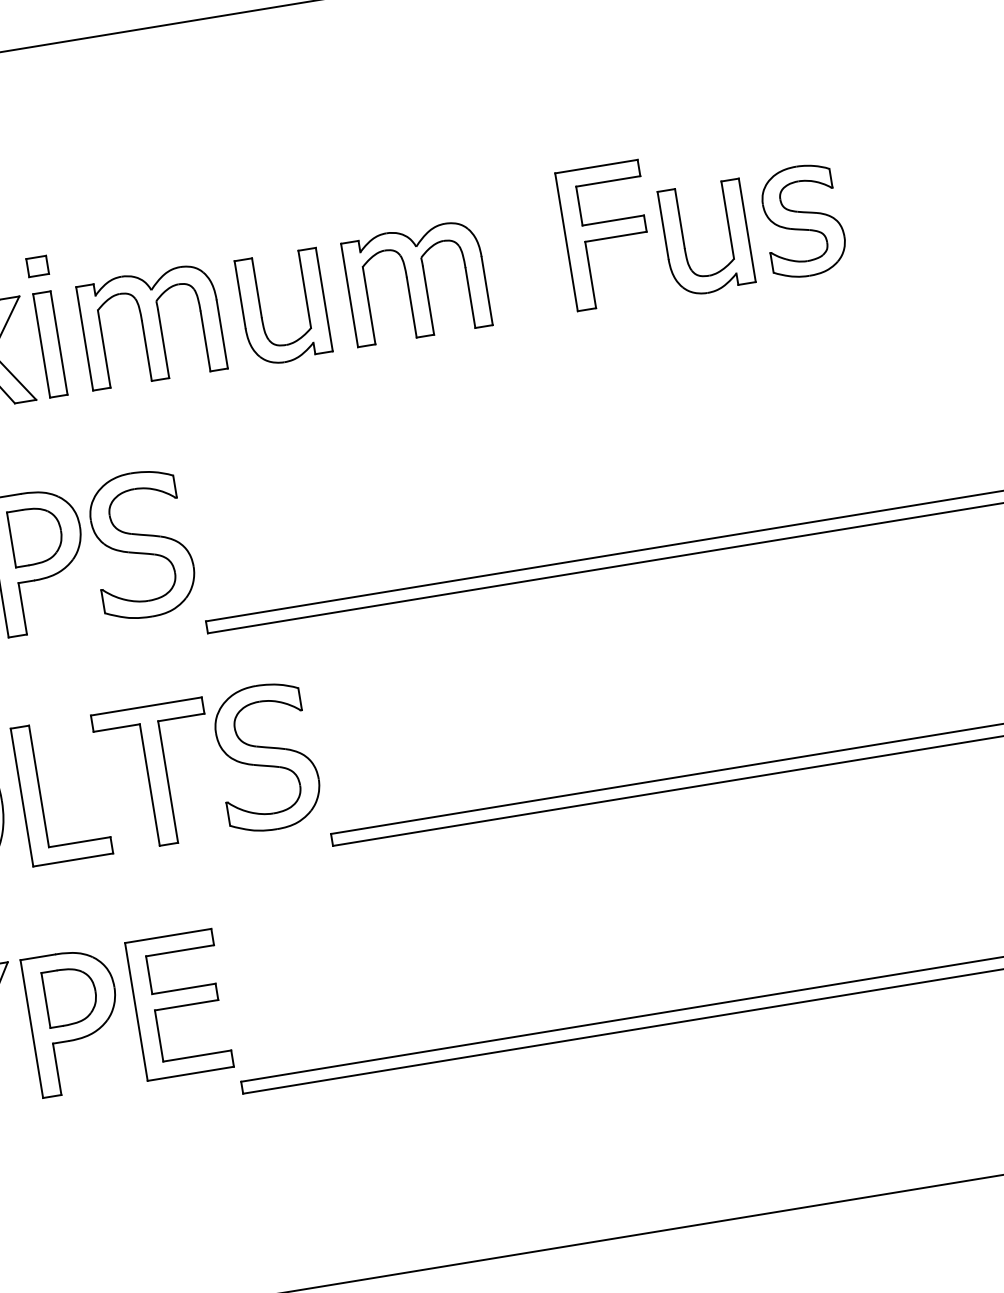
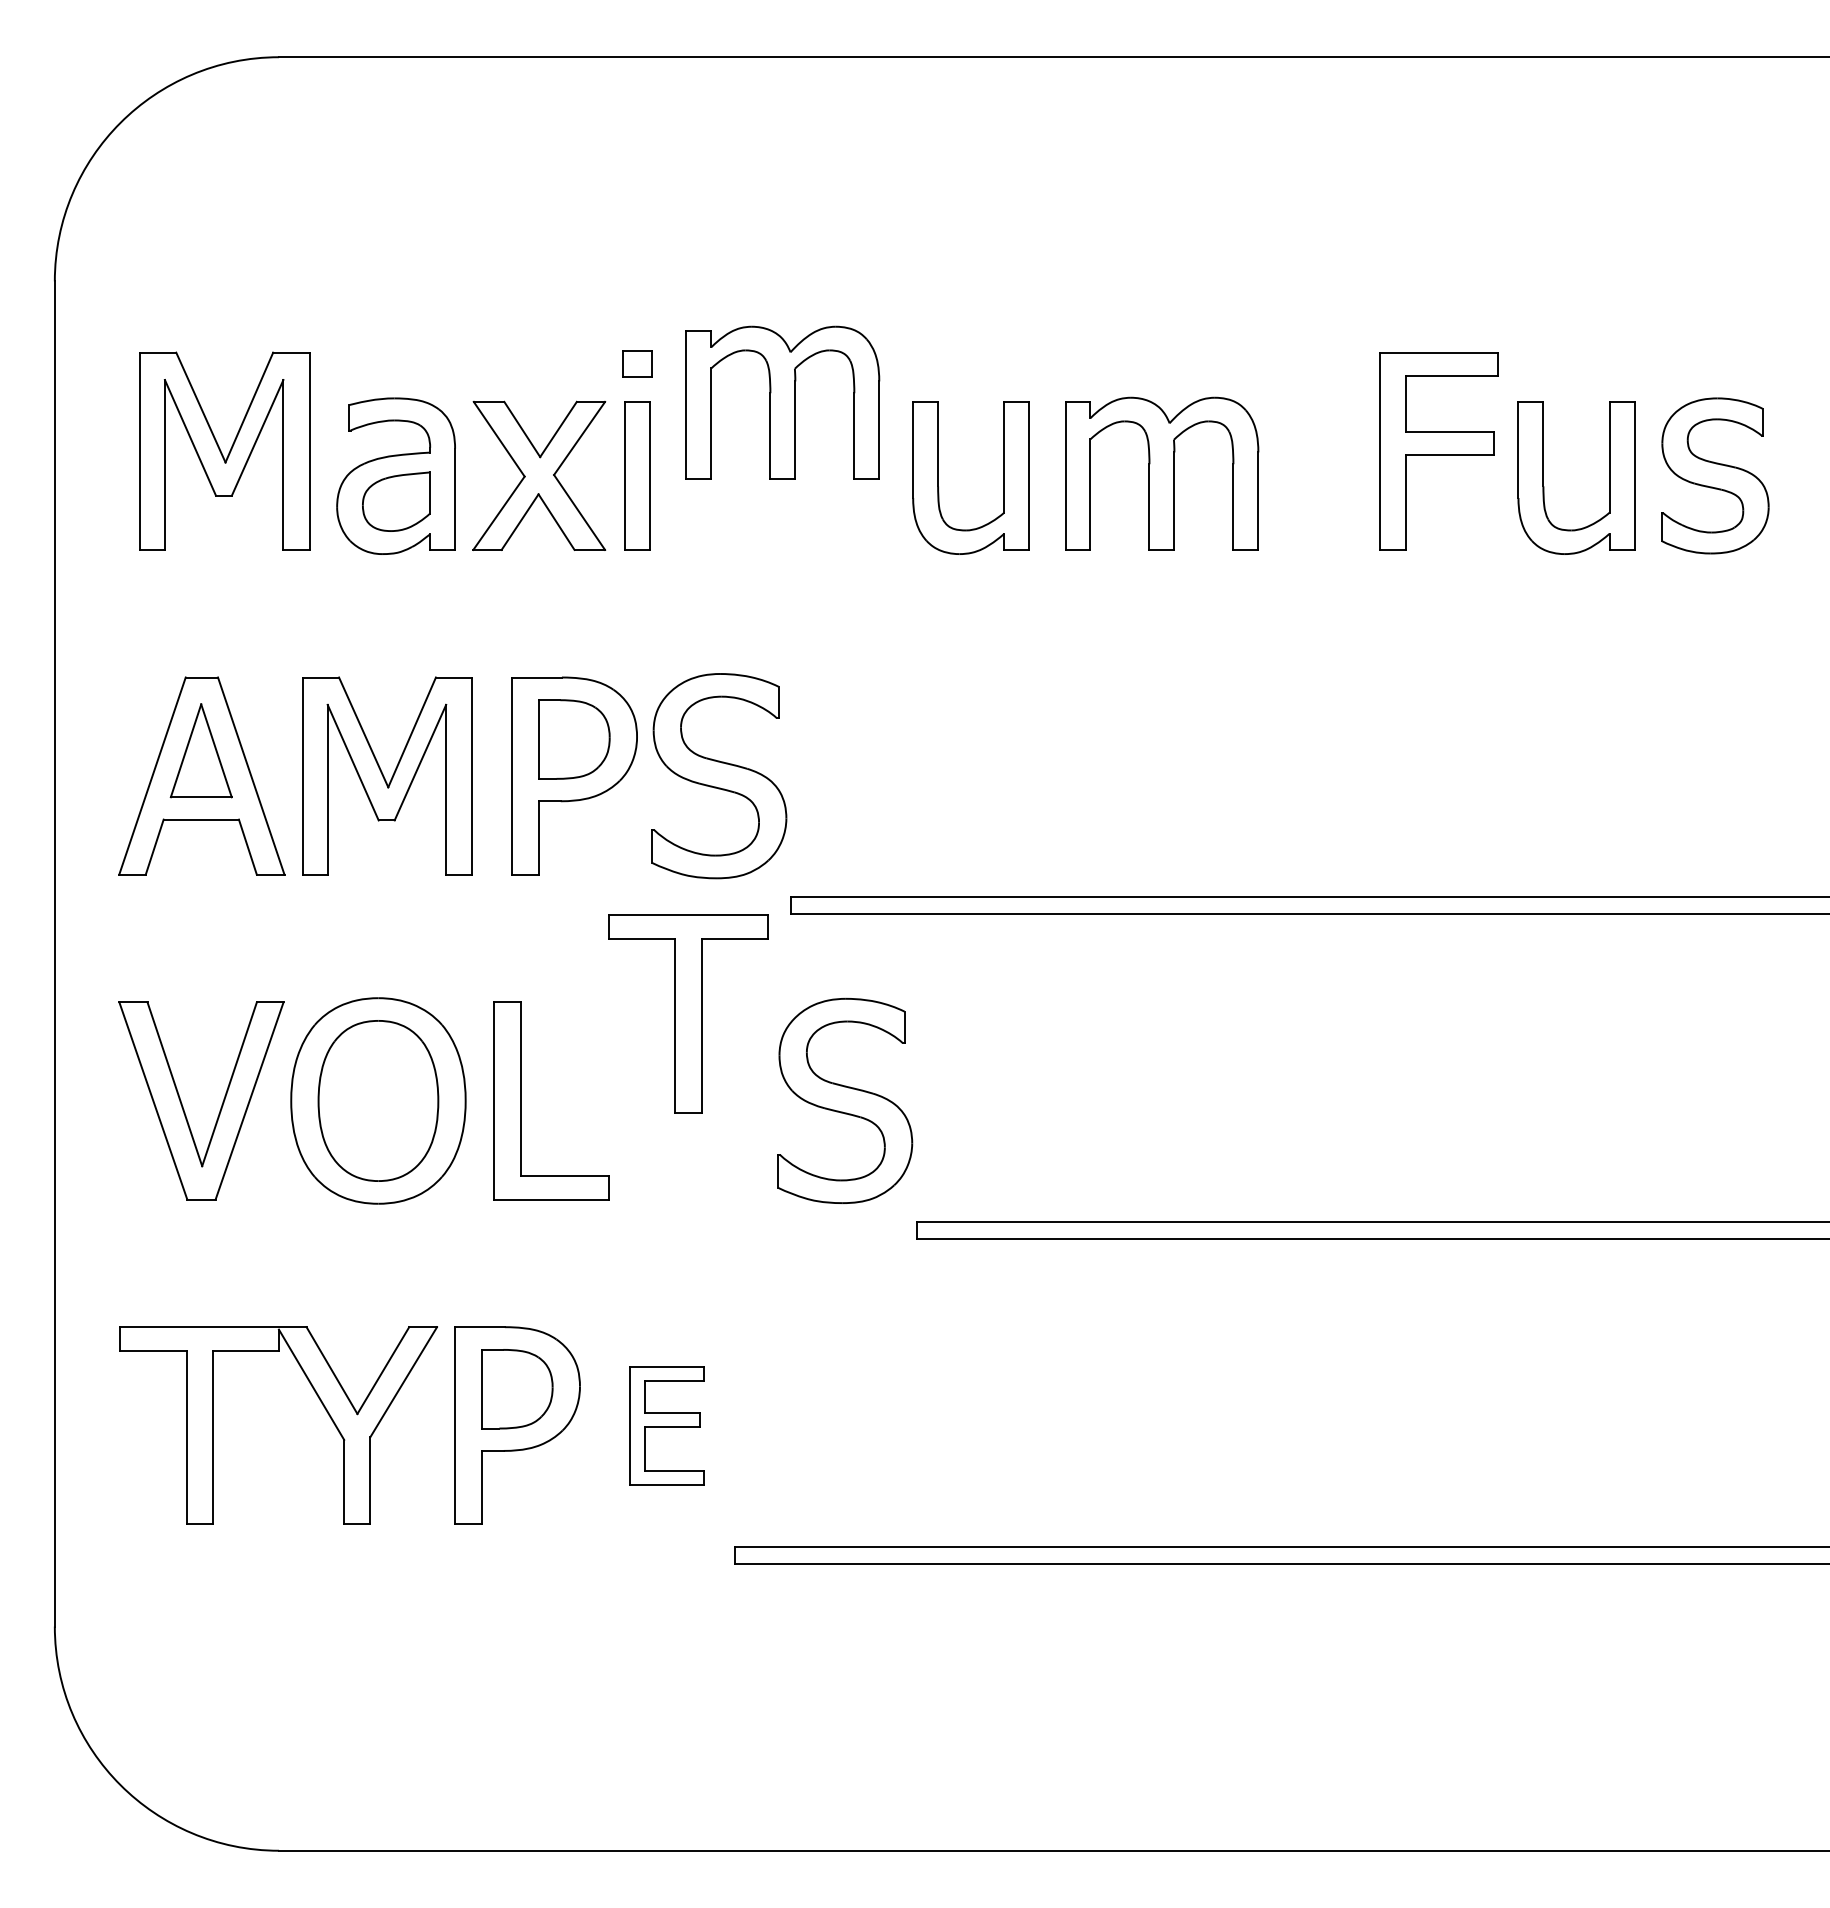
part: (151, 326) -> (782, 402), moved
part: (157, 775) -> (688, 1013), moved
part: (179, 1004) -> (666, 1425), size x0.6

